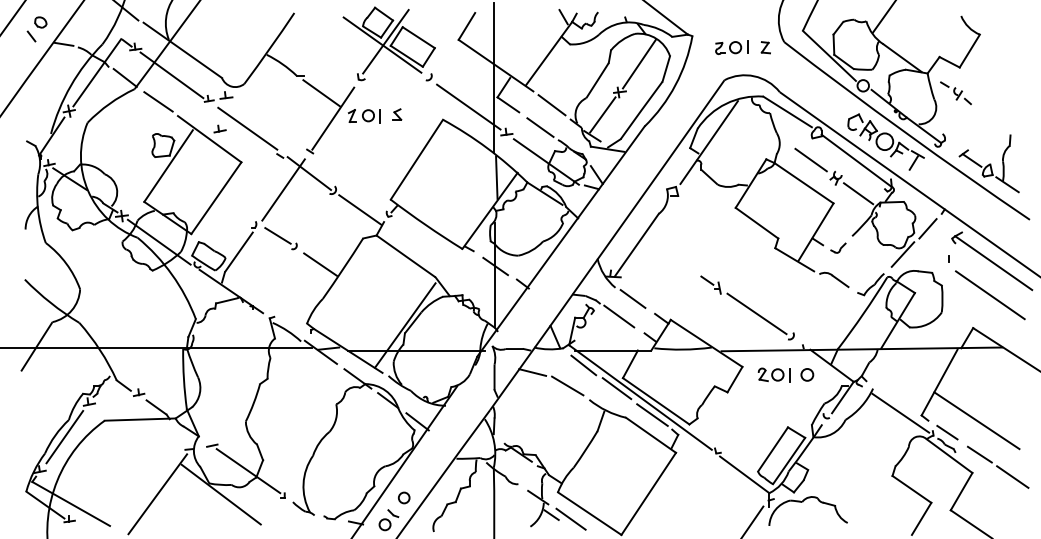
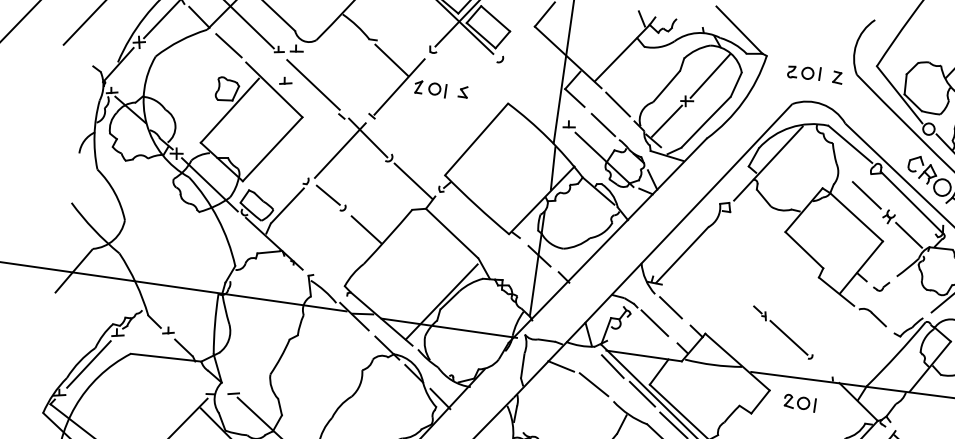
line: (468, 106) -> (535, 94), removed
part: (747, 307) -> (783, 332), size x0.7
circle: (807, 374) -> (833, 407), removed

